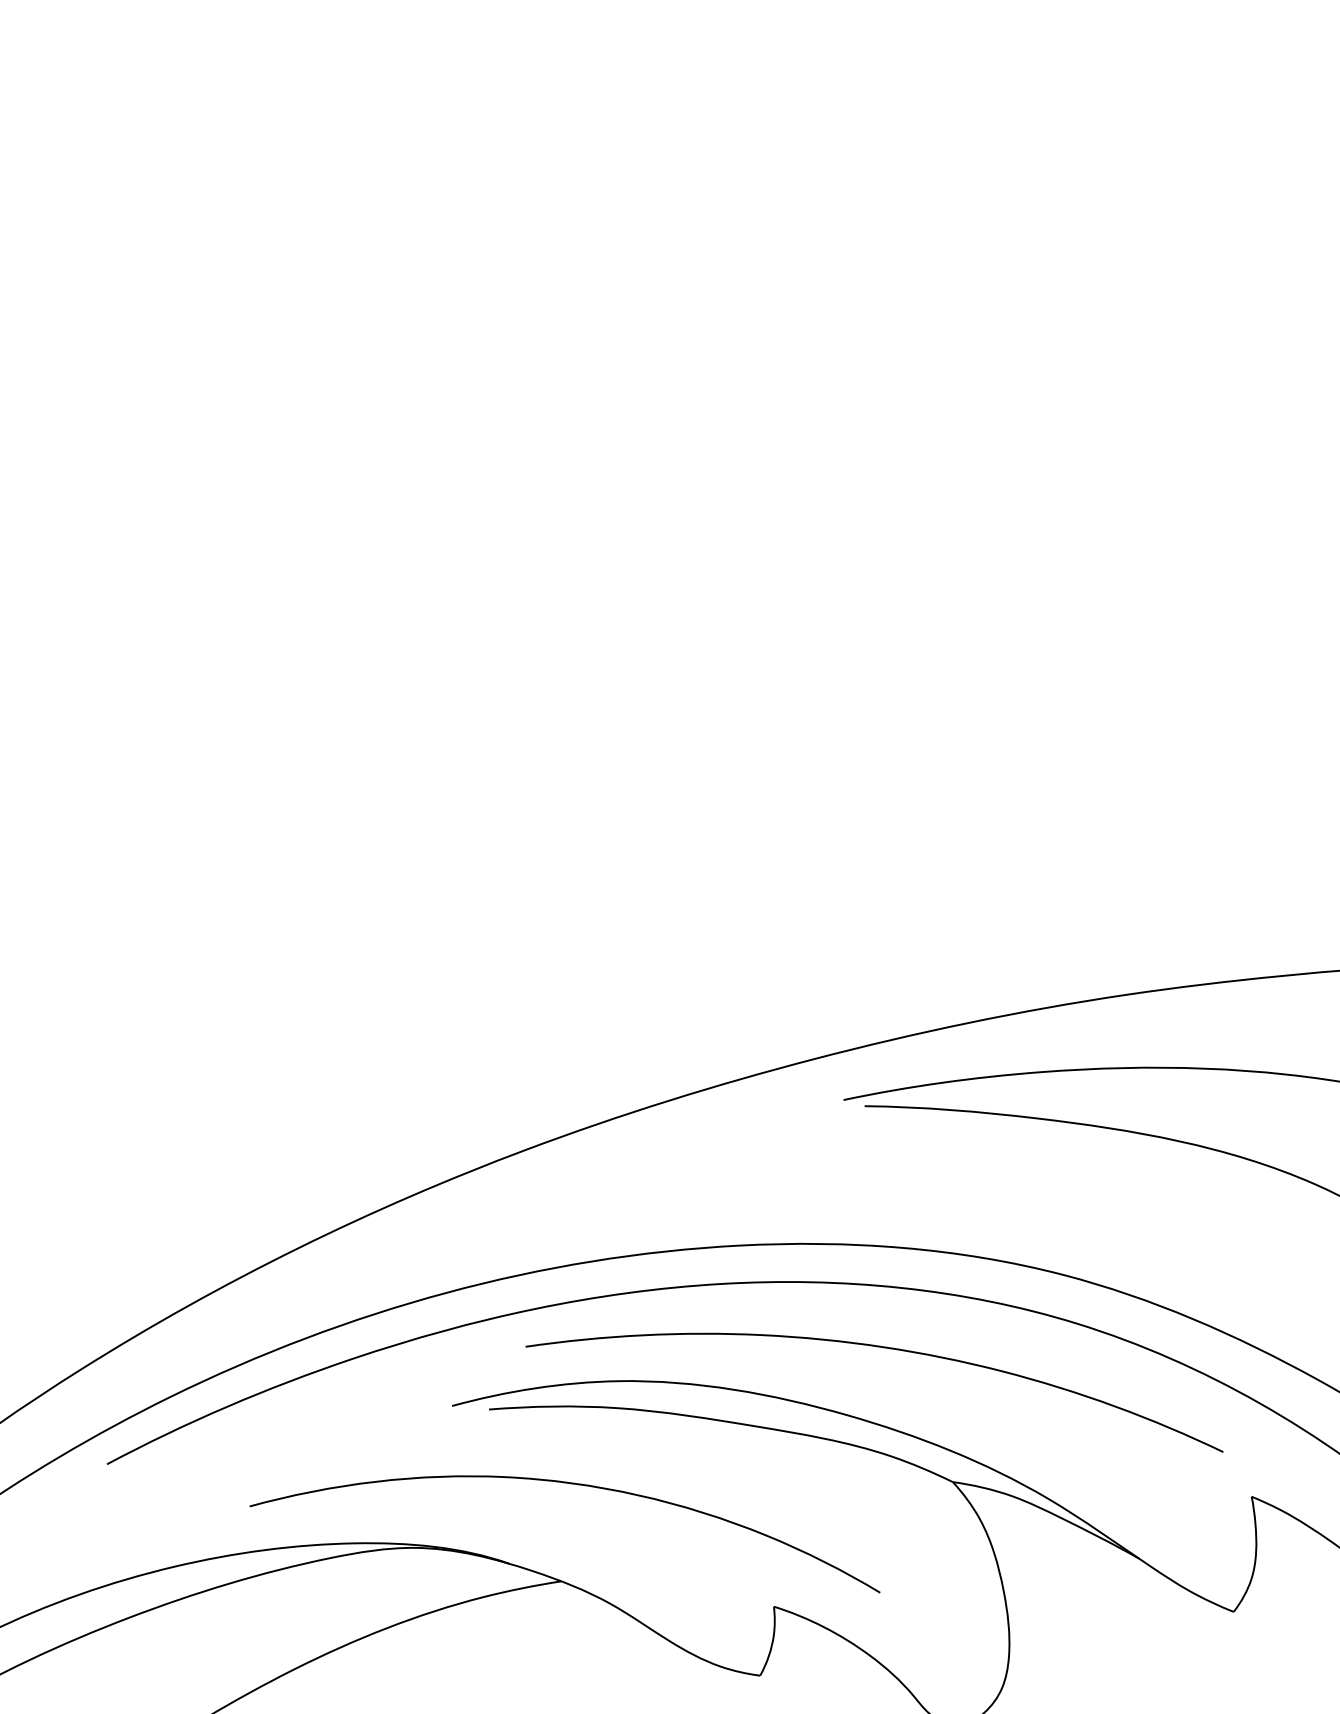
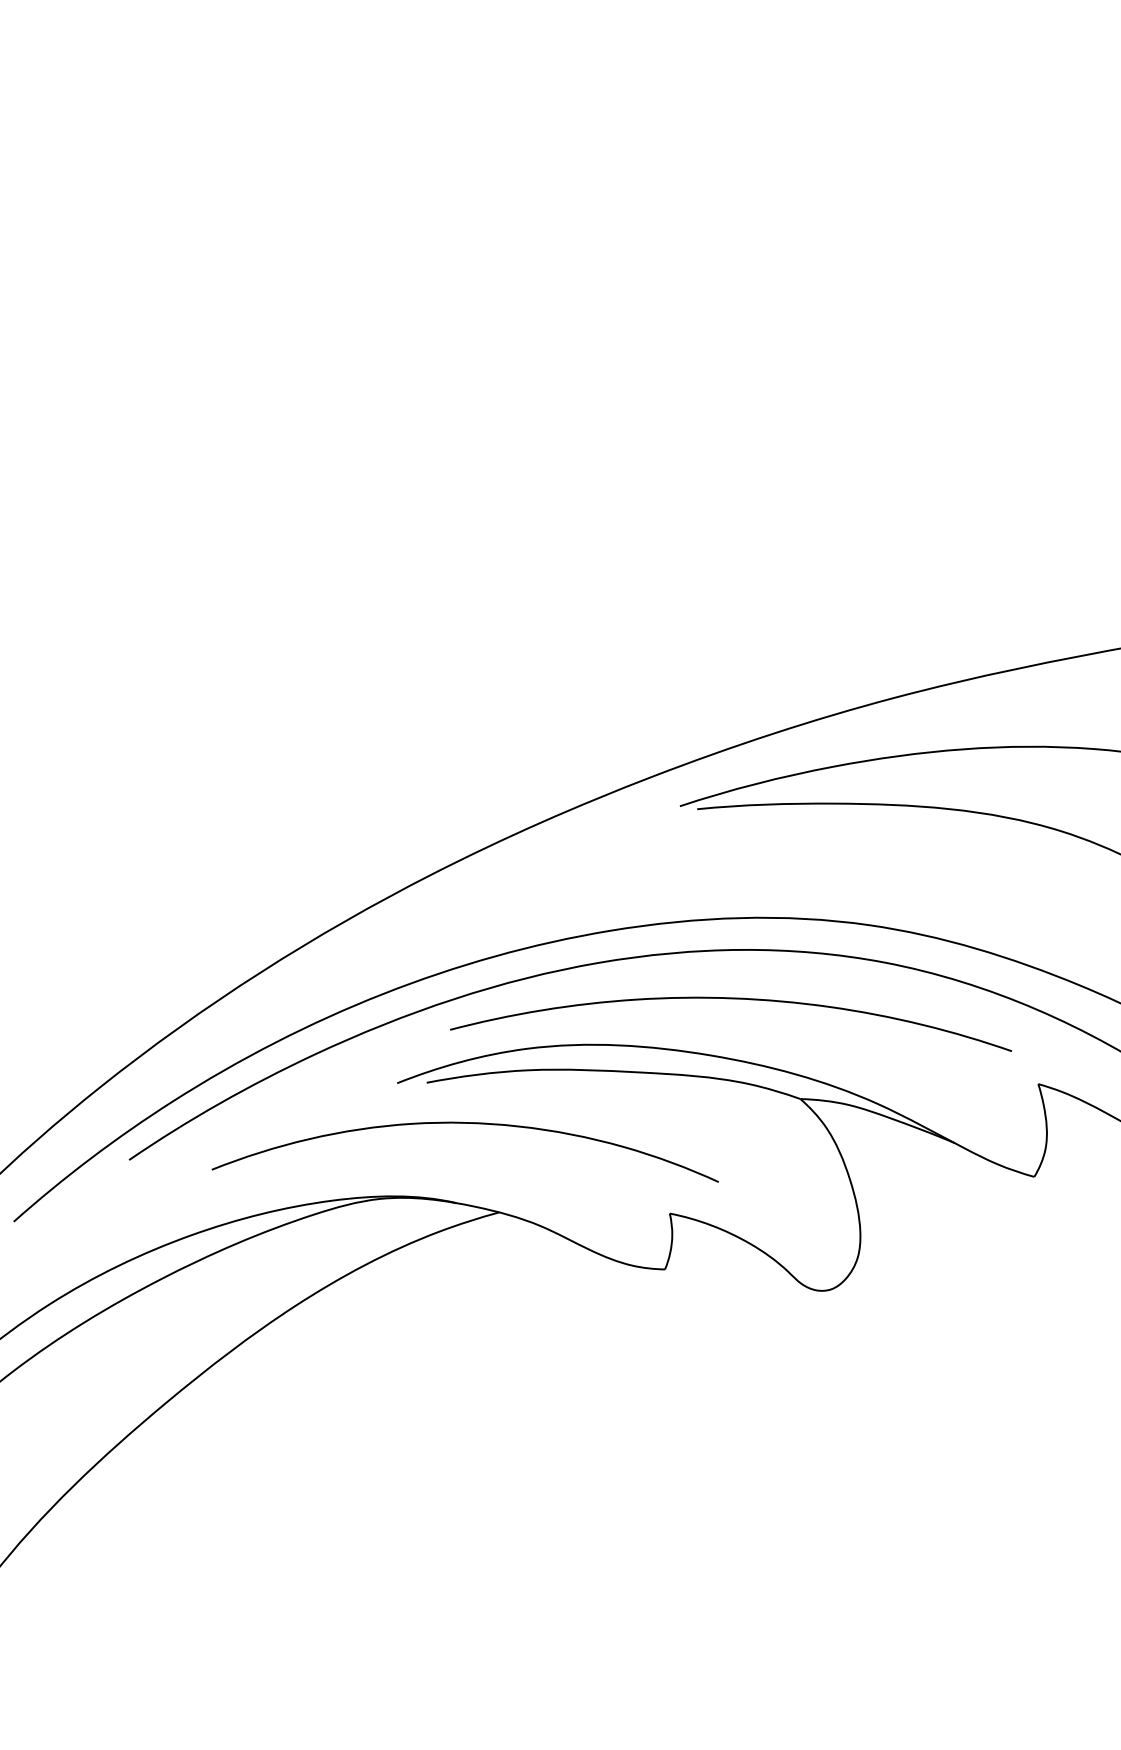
curve: (571, 1484) -> (464, 1123), moved

